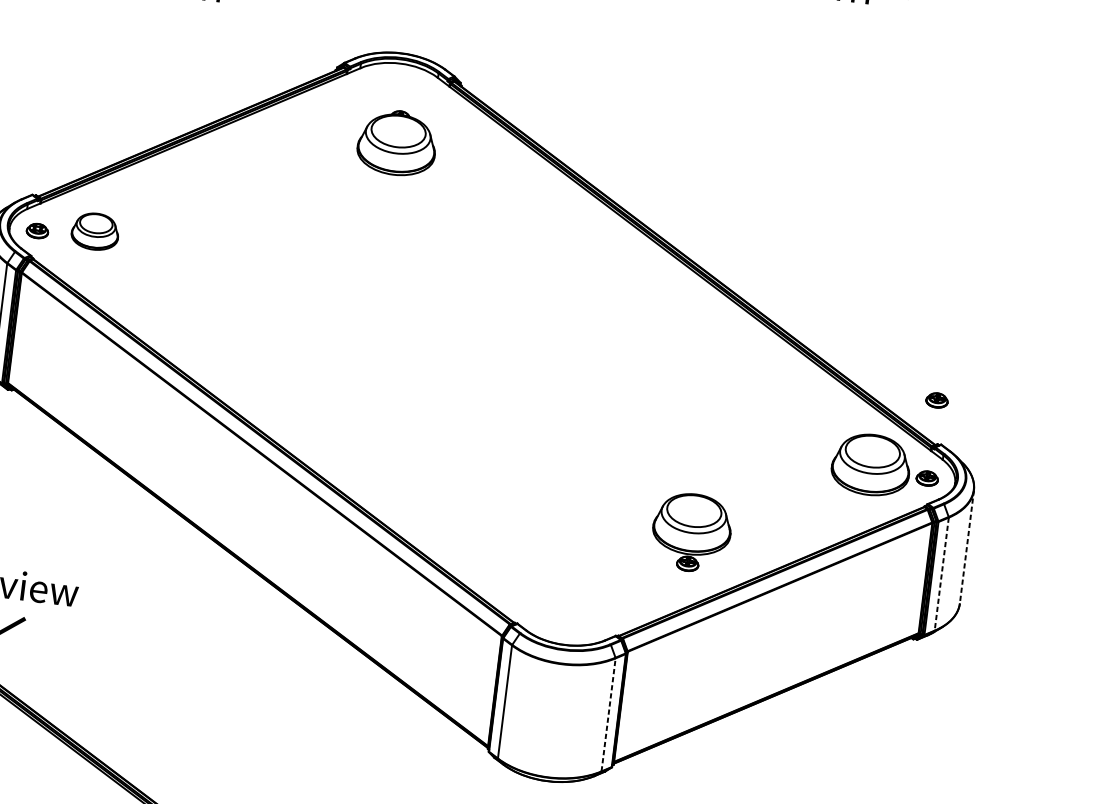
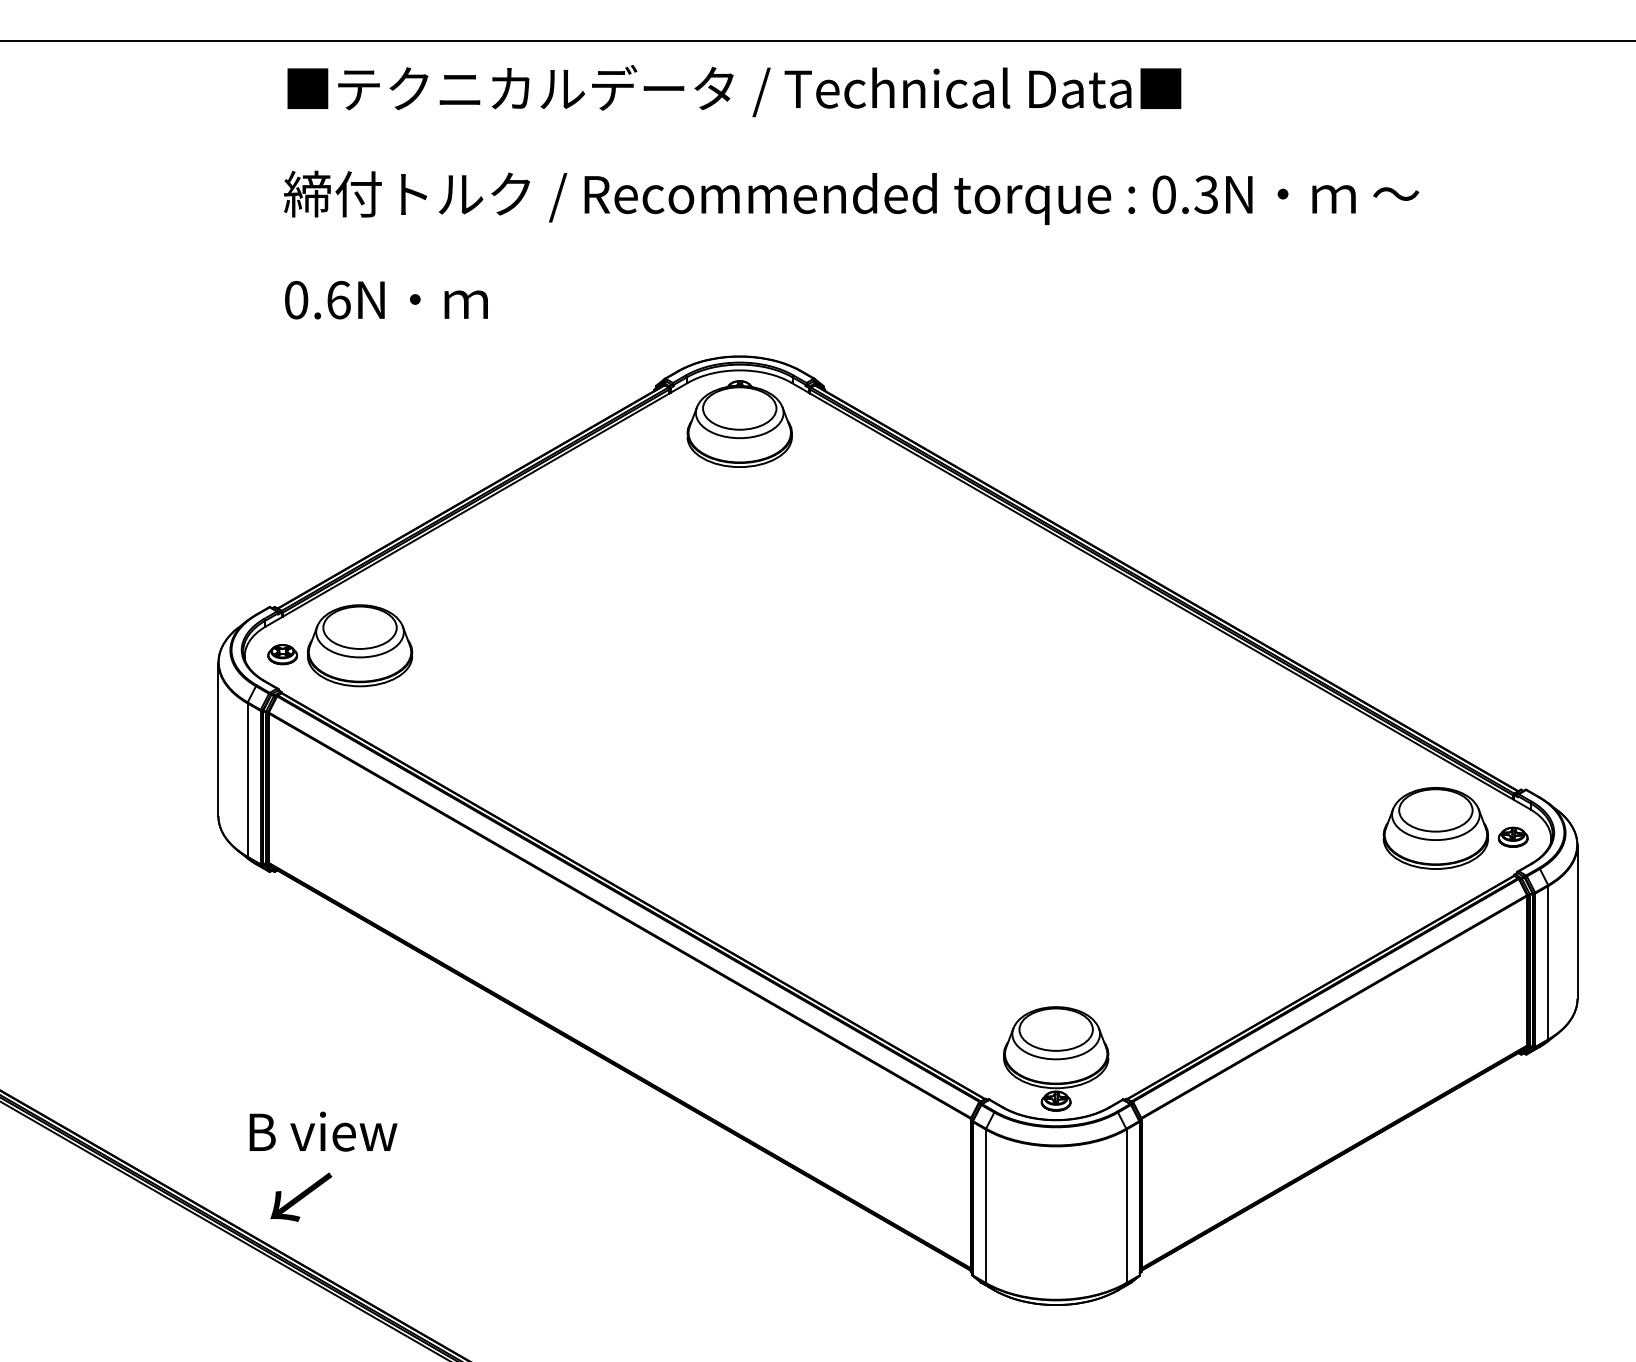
part: (397, 142) -> (739, 423), moved
part: (95, 231) -> (359, 645), size x1.67
part: (936, 399) -> (1512, 730), removed
part: (691, 532) -> (1056, 1058), moved
line: (966, 547) -> (1577, 922), dashed -> solid
line: (941, 574) -> (1548, 962), dashed -> solid
line: (608, 715) -> (1126, 1206), dashed -> solid

